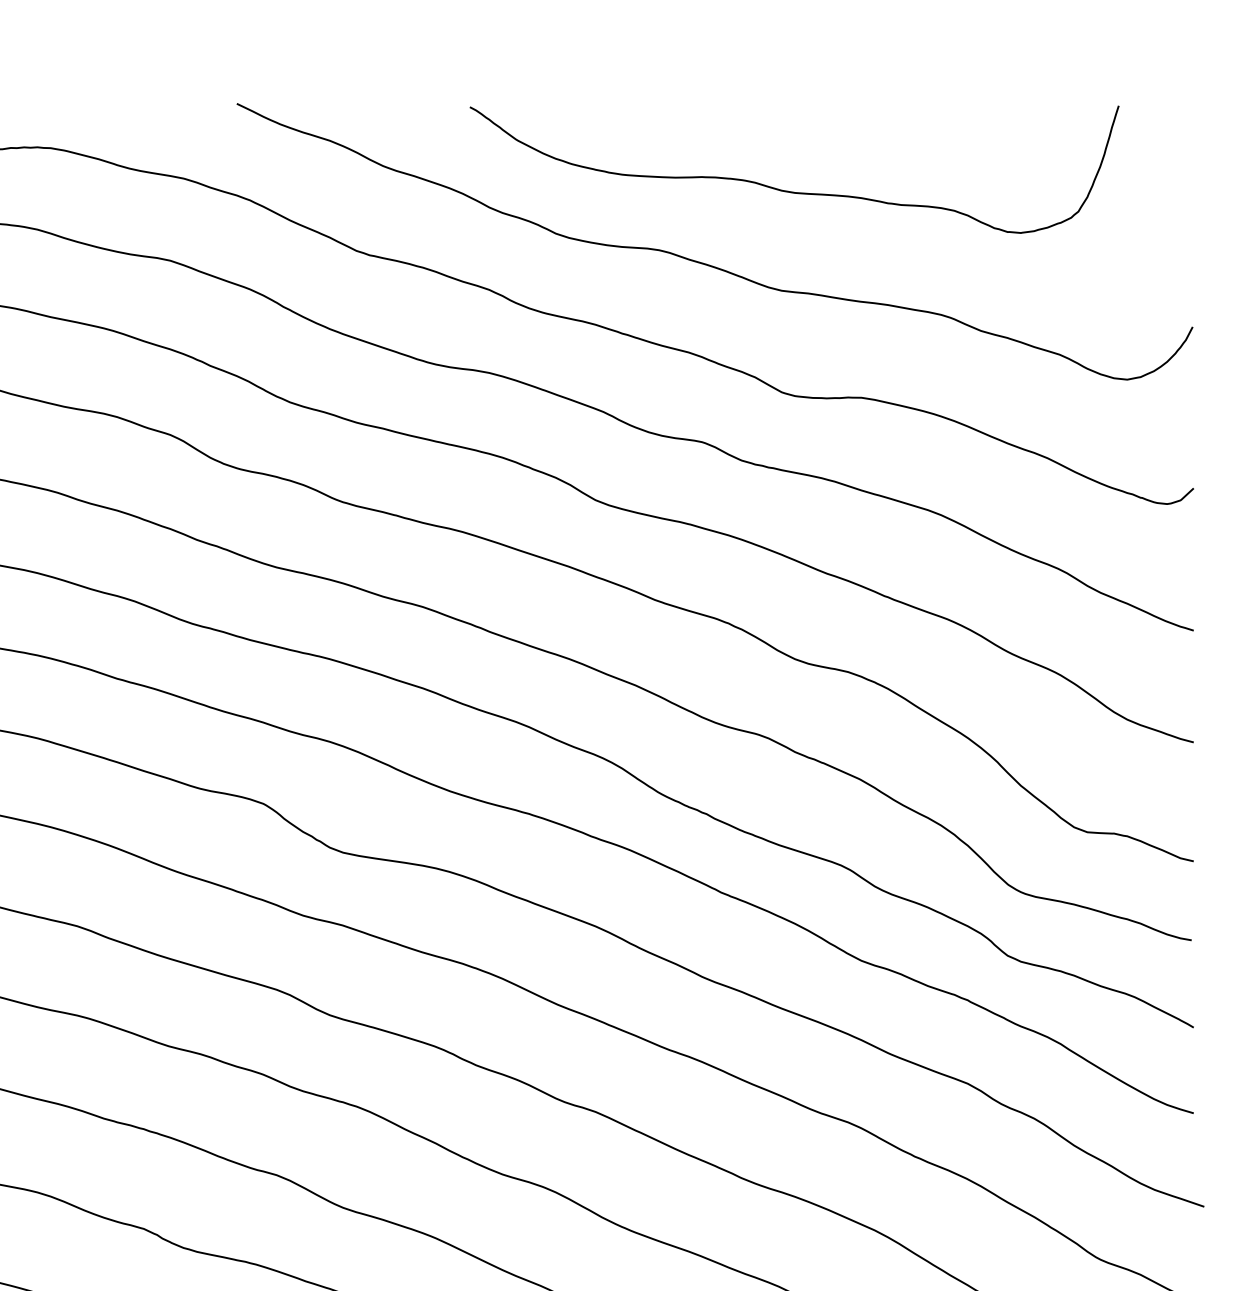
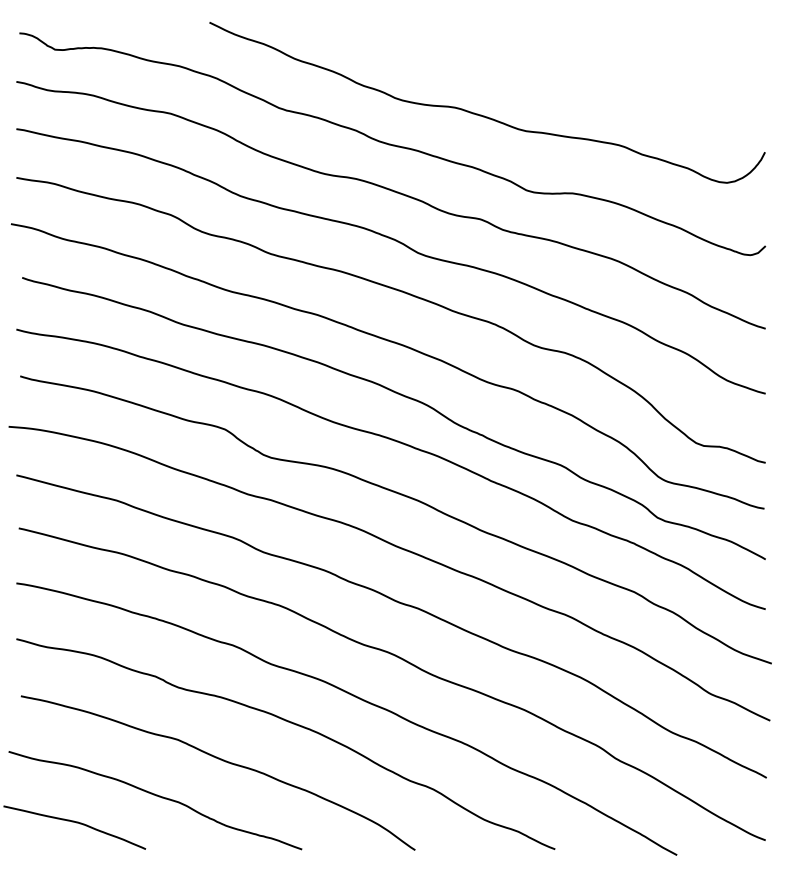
curve: (789, 189) -> (530, 72), removed

